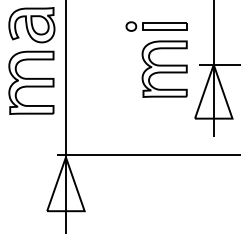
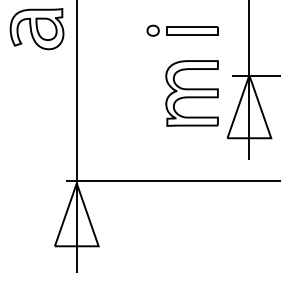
part: (164, 69) -> (191, 93), moved
part: (31, 82) -> (36, 96), removed

